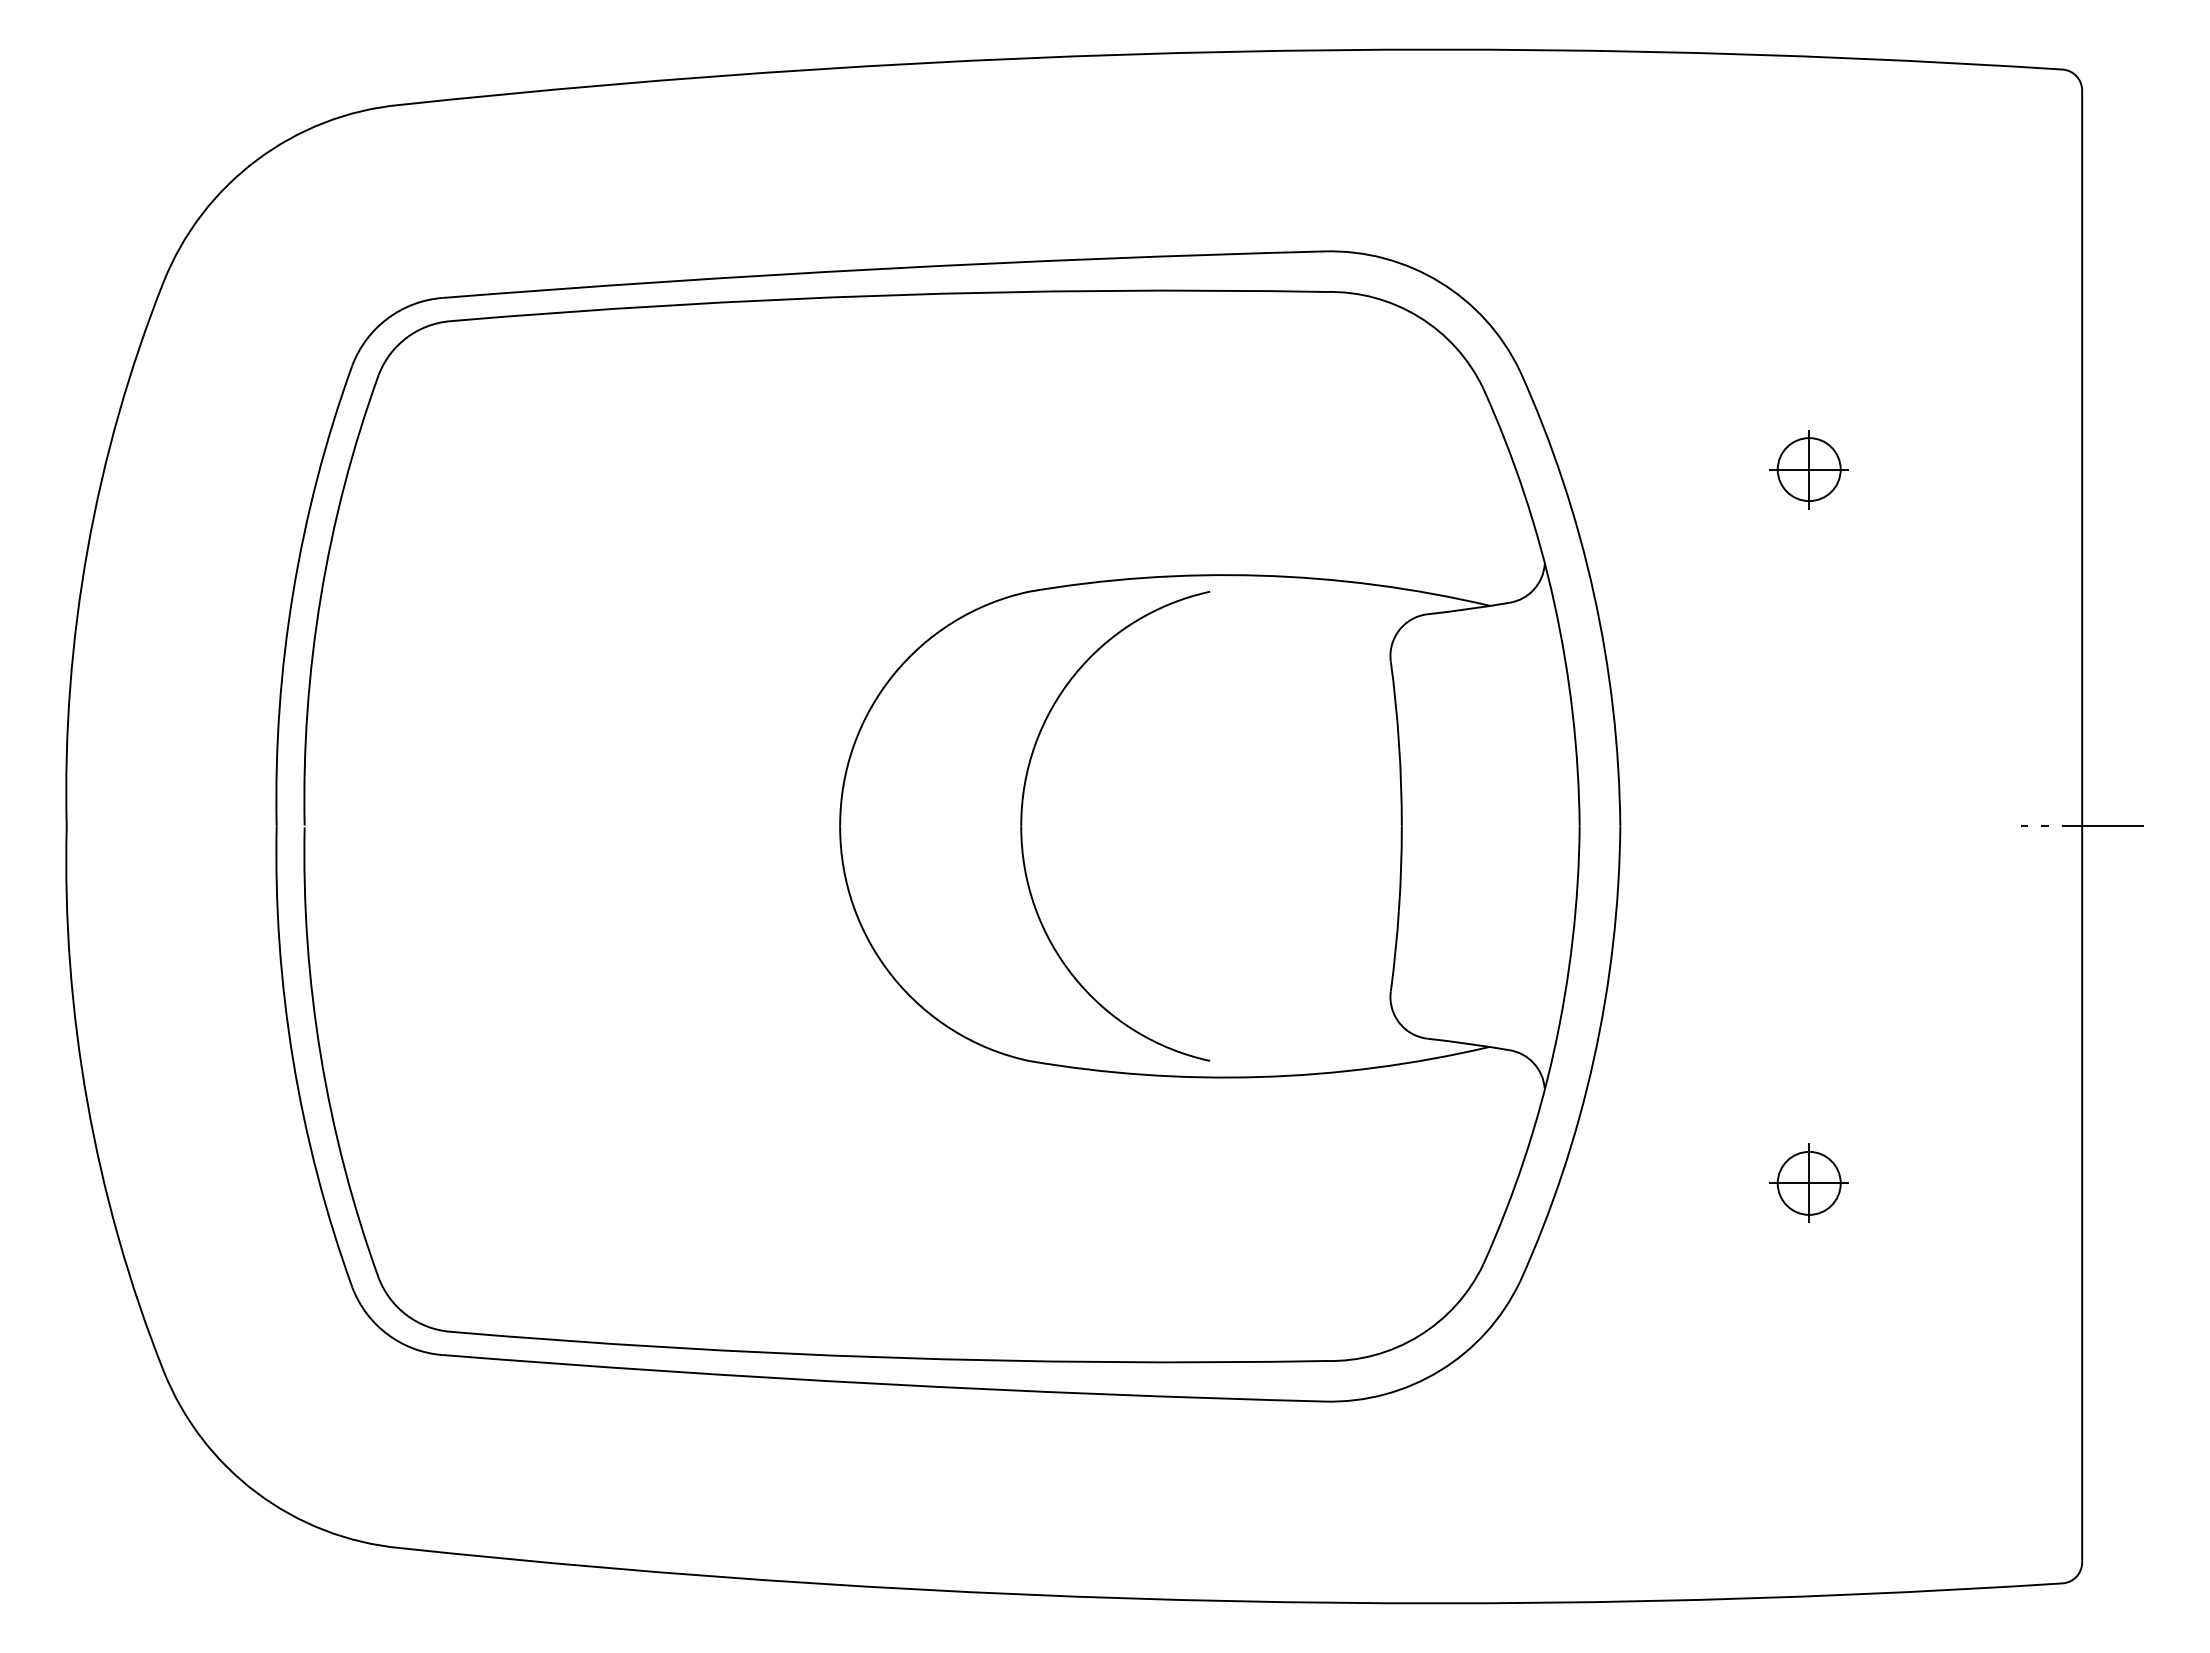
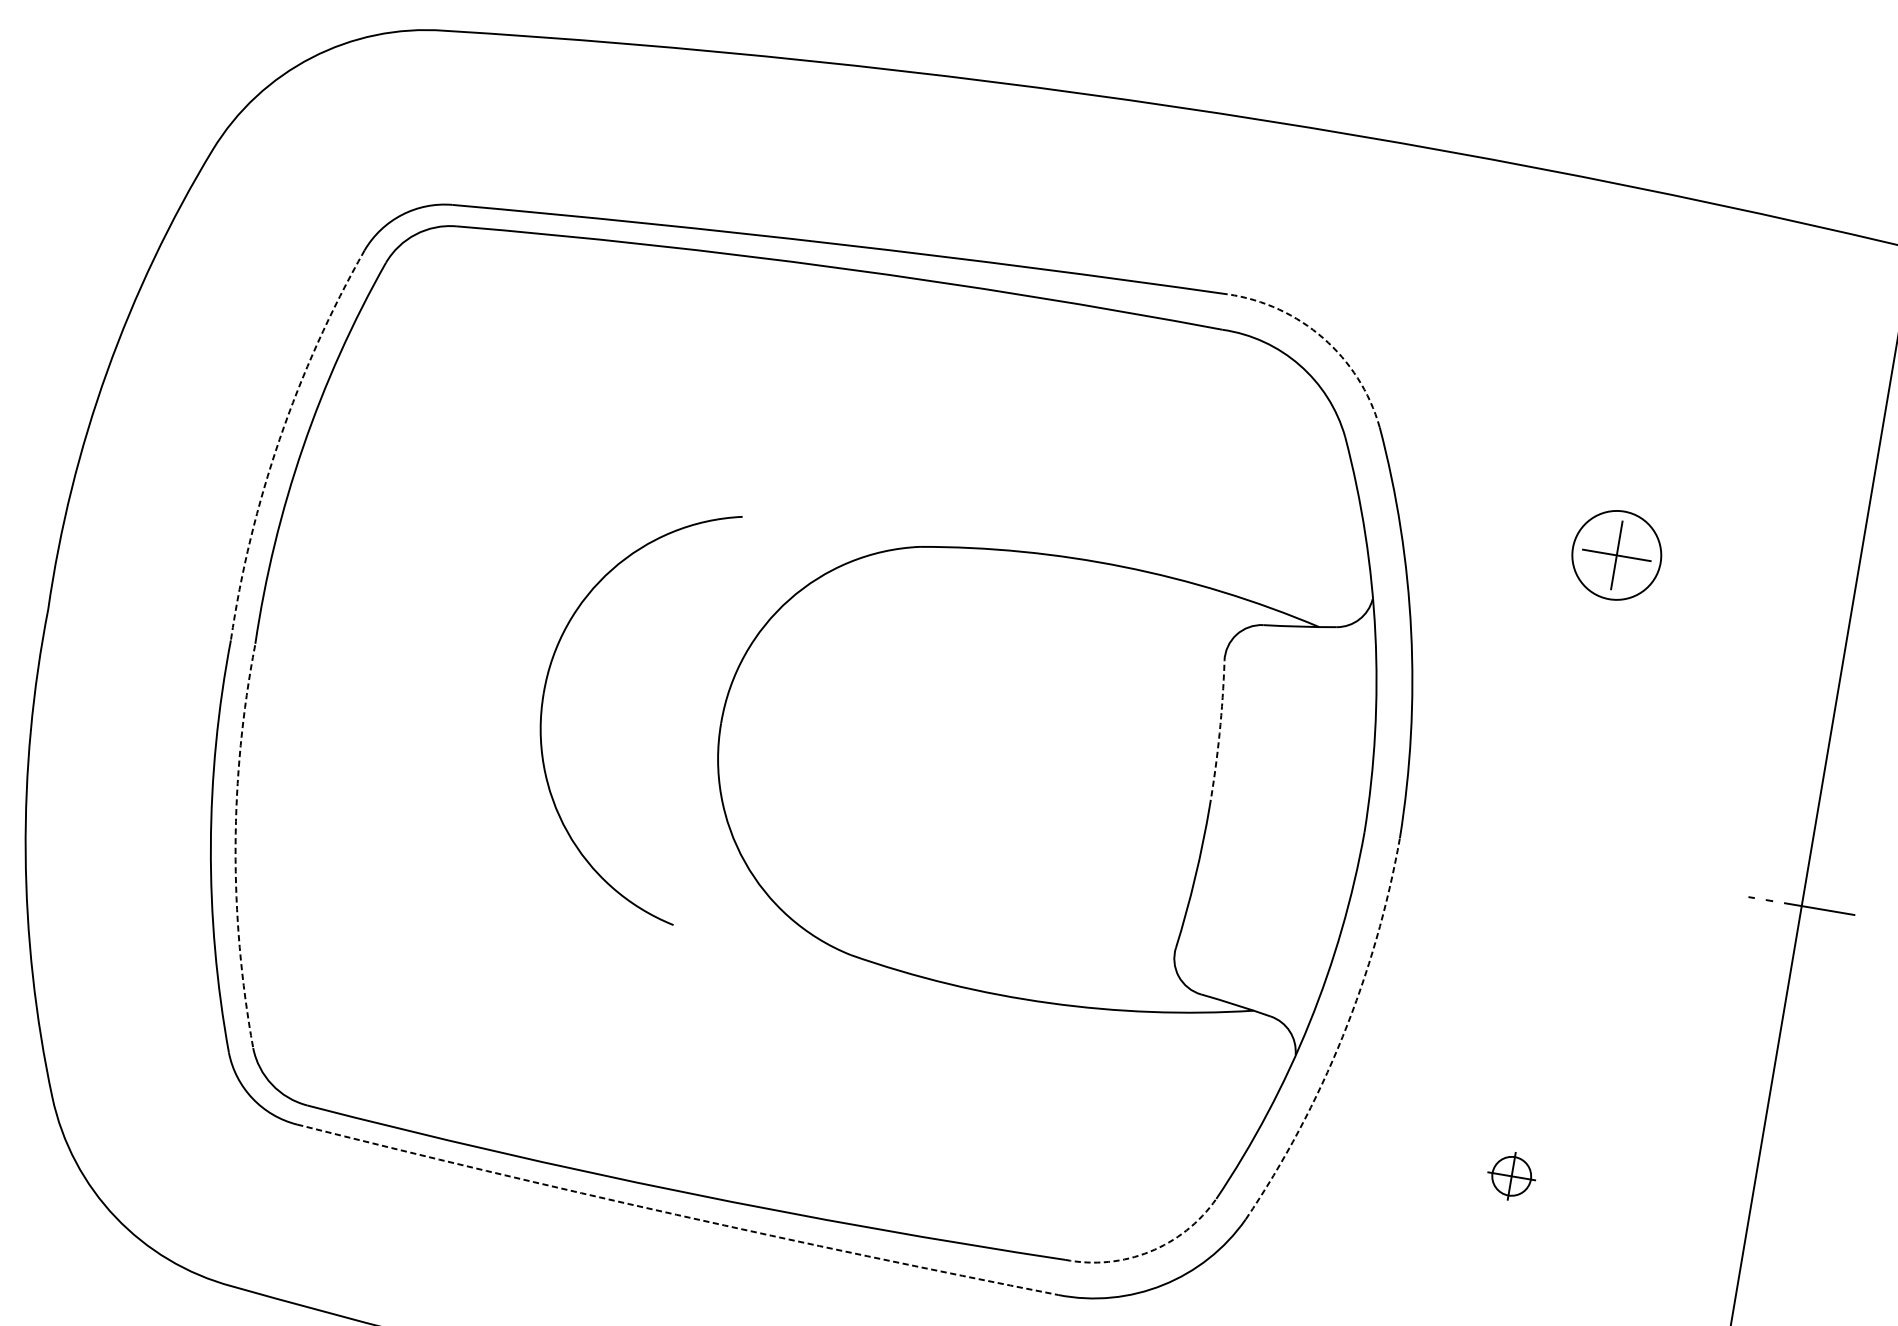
arc: (1440, 282) -> (1323, 338), solid -> dashed
circle: (1808, 469) -> (1616, 555), size x1.6
arc: (293, 592) -> (279, 439), solid -> dashed
arc: (1399, 743) -> (1220, 733), solid -> dashed
part: (1022, 826) -> (544, 693), moved
arc: (320, 1055) -> (235, 846), solid -> dashed
arc: (1593, 1059) -> (1342, 1036), solid -> dashed
part: (1808, 1182) -> (1511, 1175), size x0.7
arc: (1419, 1336) -> (1150, 1252), solid -> dashed
arc: (883, 1384) -> (676, 1215), solid -> dashed

